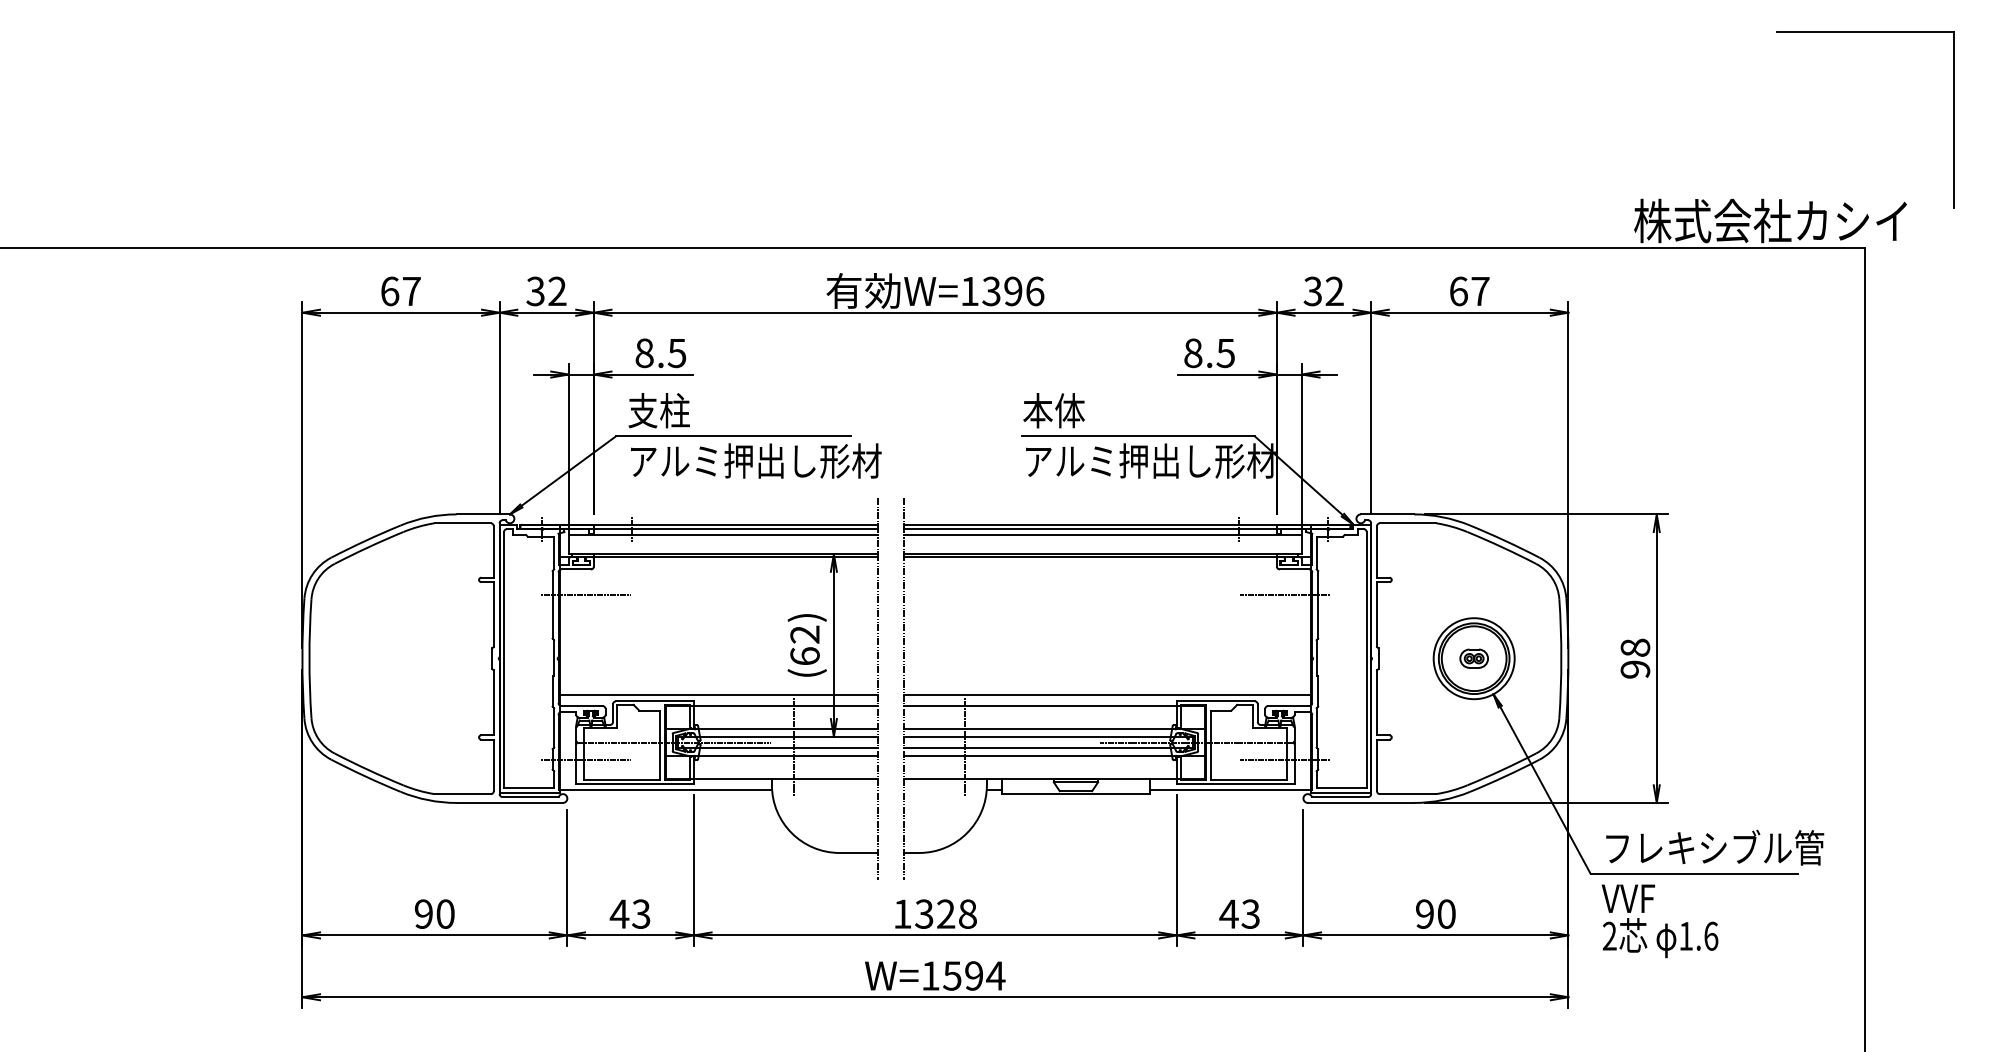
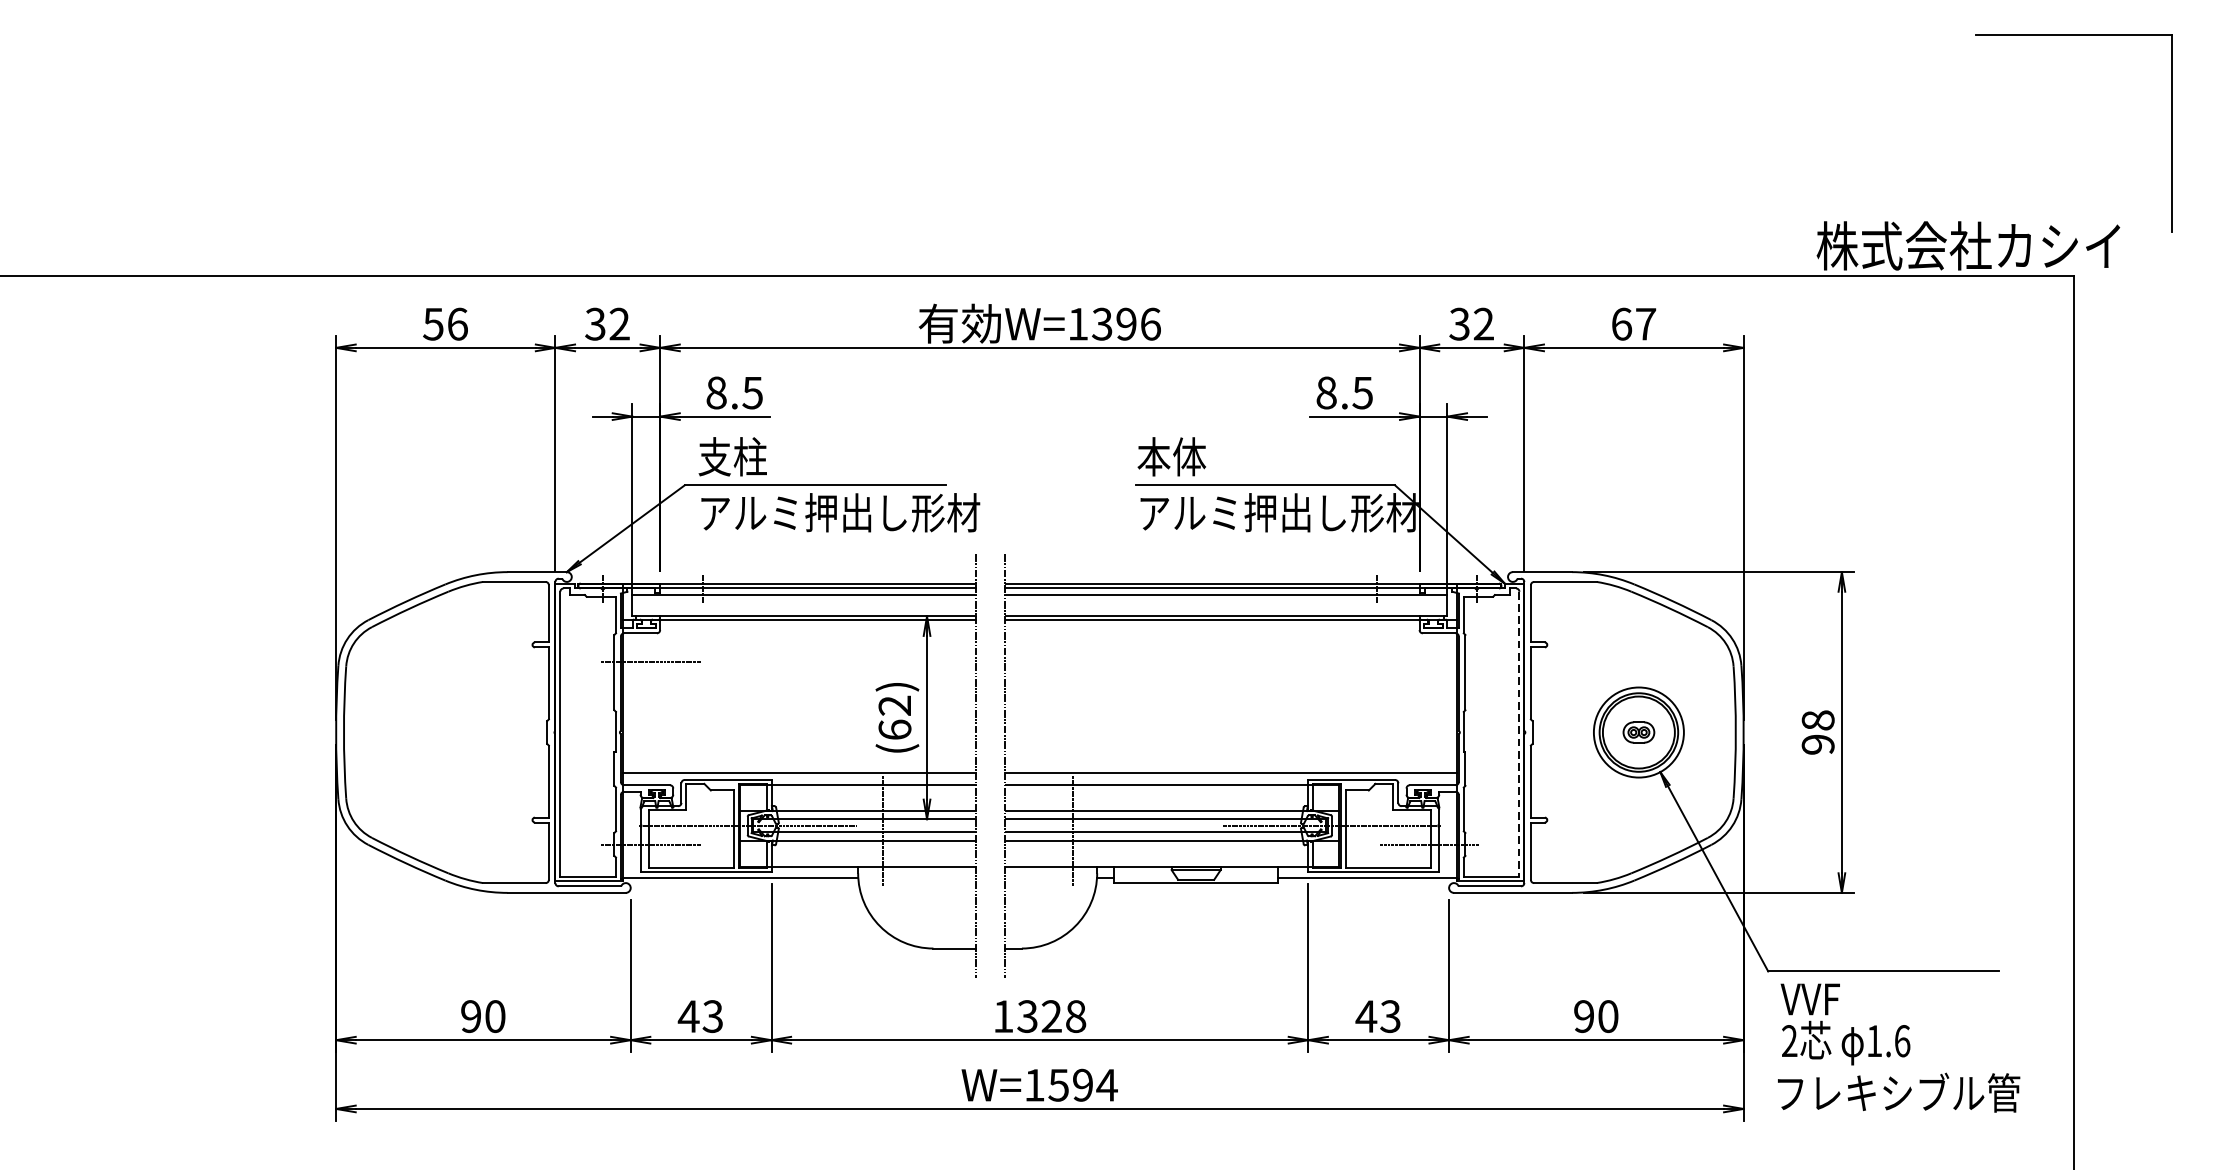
text: (400, 291) -> (445, 324), 67 -> 56
line: (1285, 595) -> (1429, 662), removed
line: (1366, 660) -> (1519, 734), solid -> dashed
text: (1715, 847) -> (1899, 1092), moved

